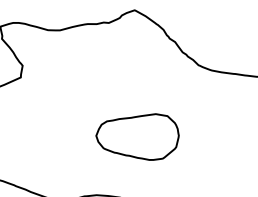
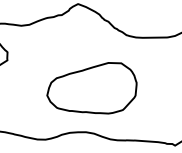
part: (137, 133) -> (91, 87), size x1.6

